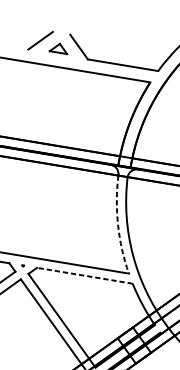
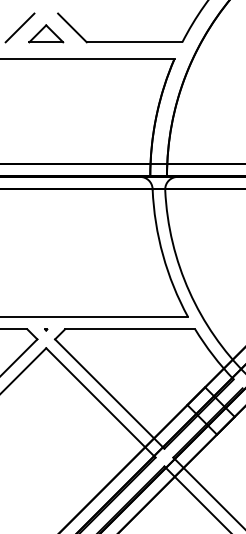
part: (59, 48) -> (46, 33), size x1.43
arc: (118, 225) -> (163, 255), dashed -> solid
line: (84, 275) -> (129, 329), dashed -> solid

